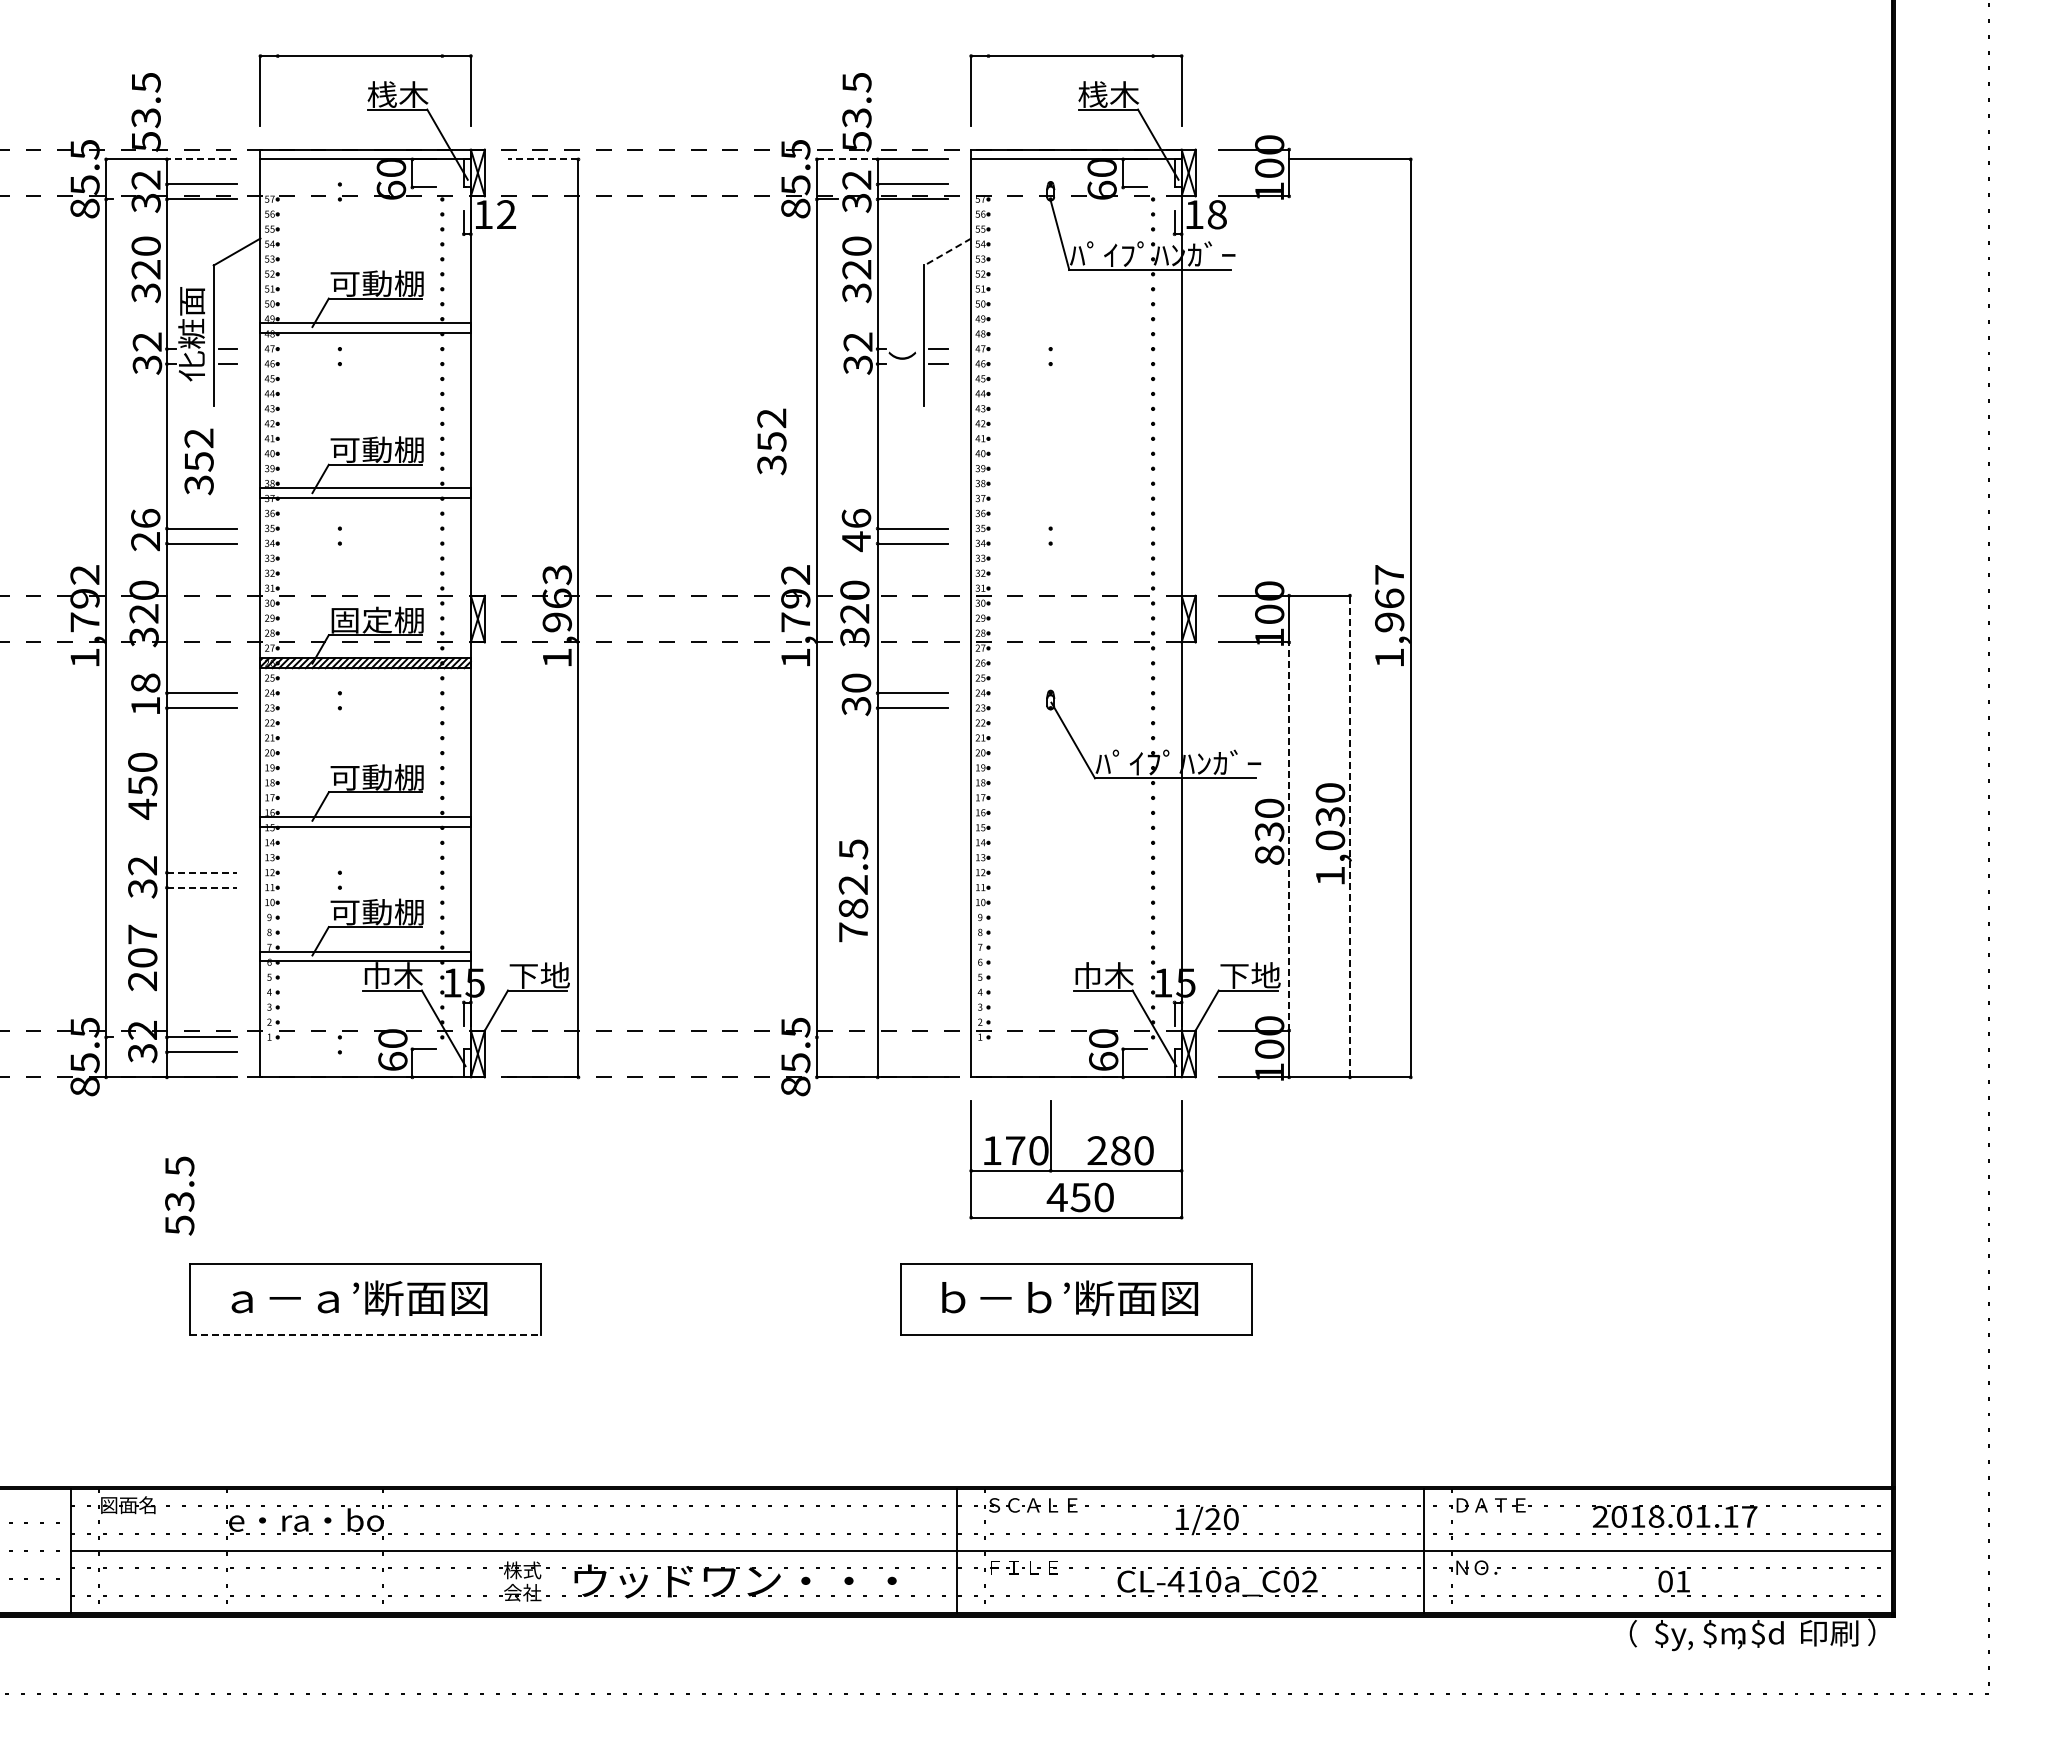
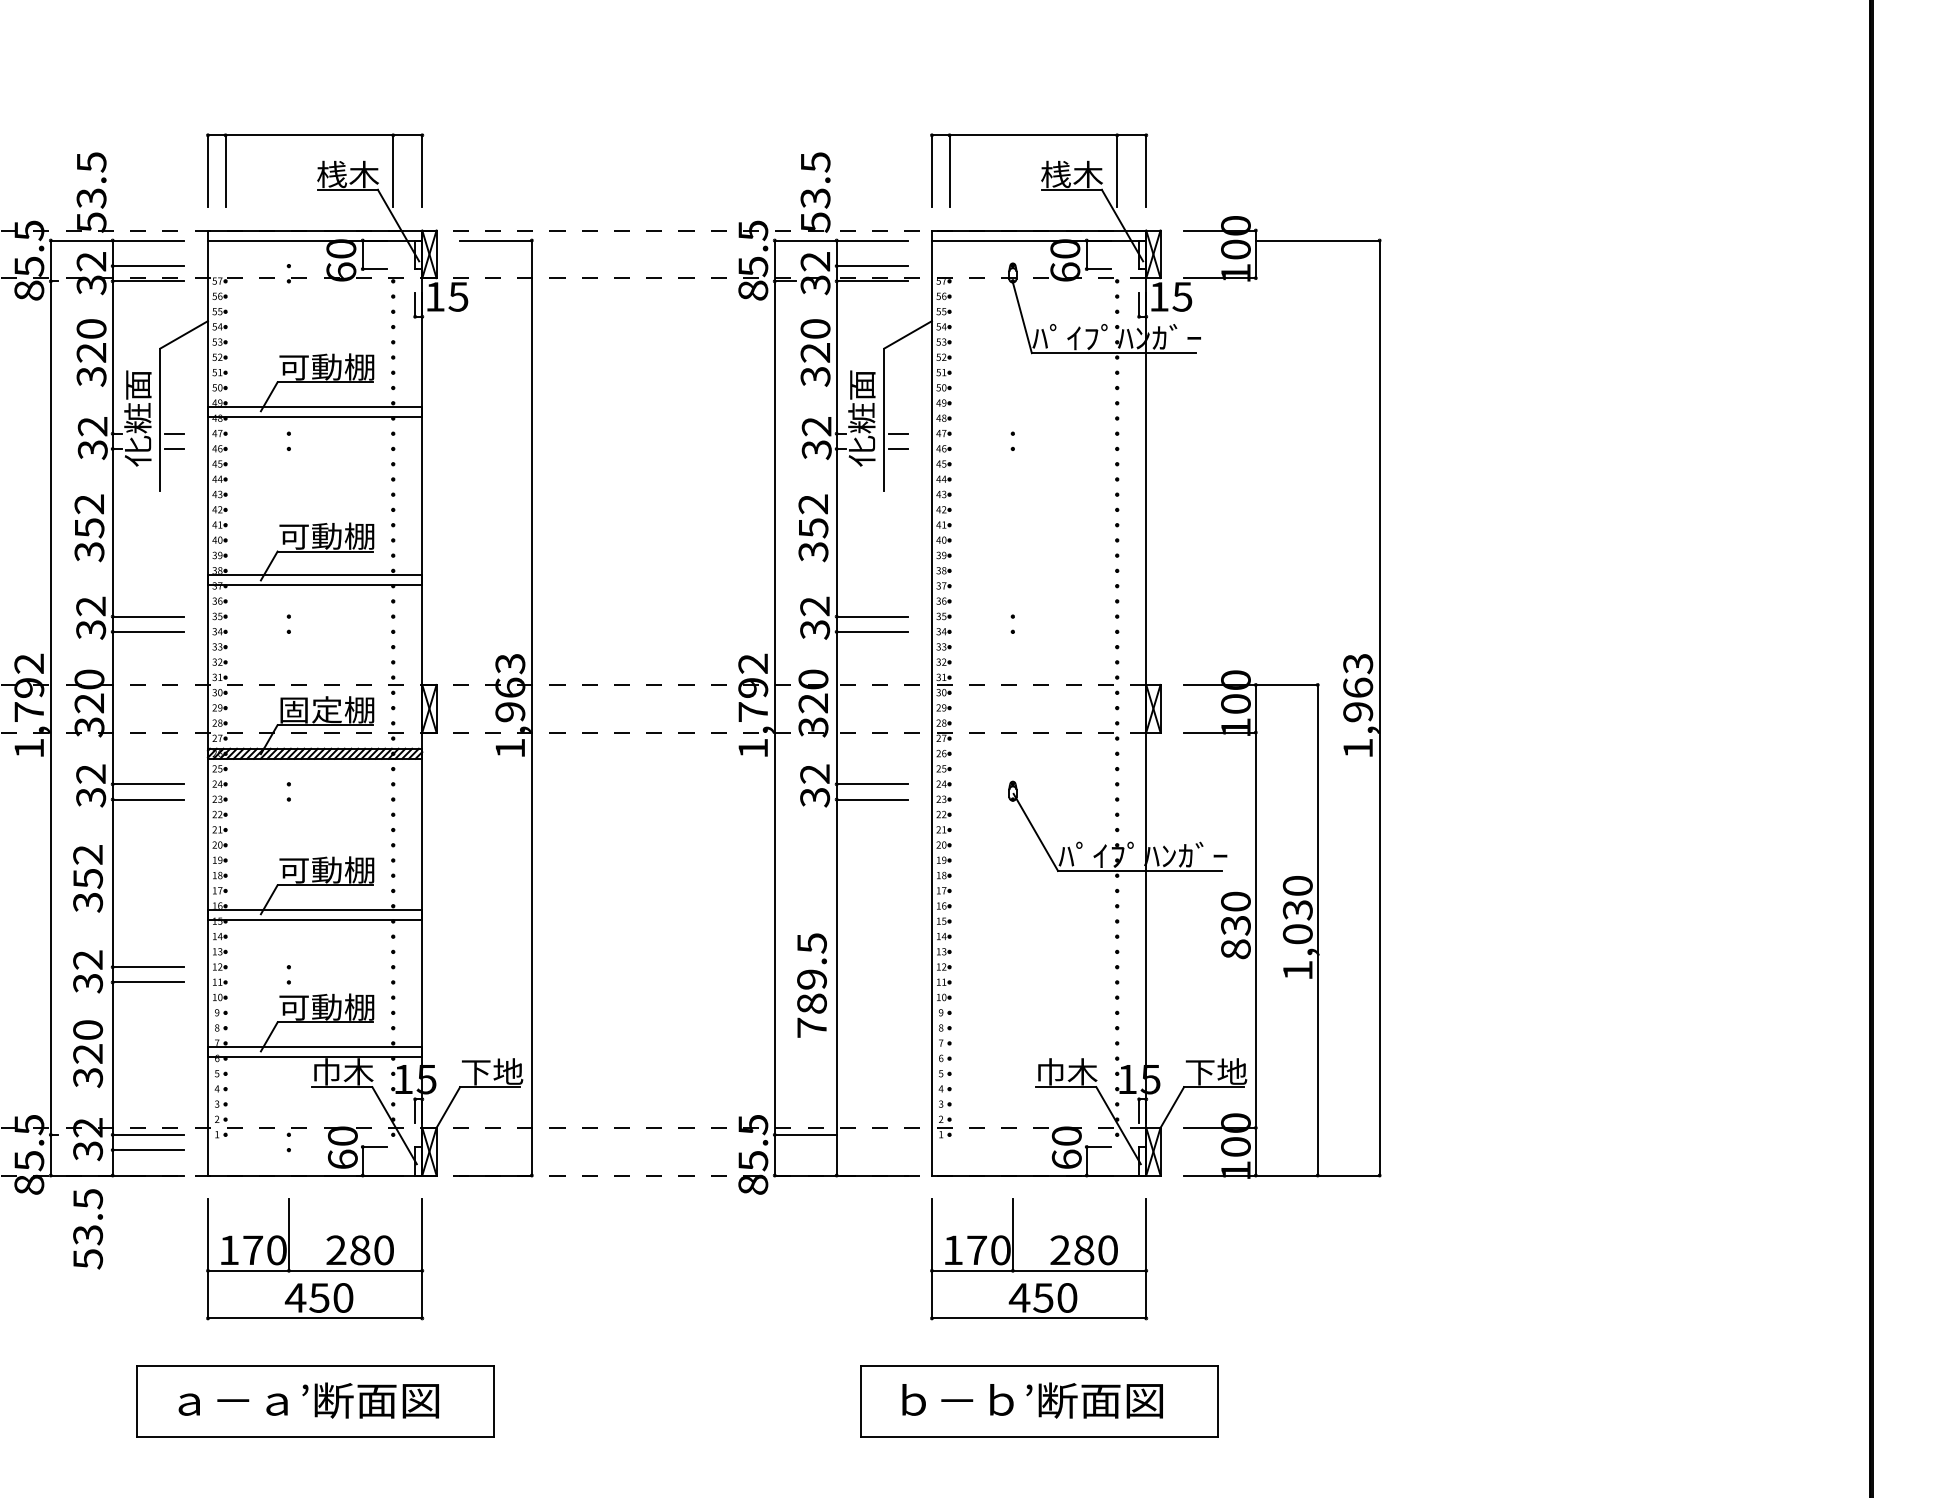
line: (277, 91) -> (225, 171), added
line: (442, 91) -> (393, 171), added
line: (988, 91) -> (949, 171), added
line: (1153, 91) -> (1117, 171), added
line: (201, 159) -> (147, 240), dashed -> solid
line: (542, 159) -> (495, 240), dashed -> solid
line: (847, 159) -> (805, 240), dashed -> solid
text: (505, 214) -> (457, 296), 12 -> 15
text: (1216, 214) -> (1181, 296), 18 -> 15
line: (947, 252) -> (907, 335), dashed -> solid
text: (902, 334) -> (861, 418), （ -> 化粧面
text: (771, 441) -> (813, 527), moved
text: (198, 461) -> (88, 527), moved
text: (145, 529) -> (90, 617), 26 -> 32
text: (856, 530) -> (815, 618), 46 -> 32
text: (1389, 575) -> (1358, 664), 1,967 -> 1,963
text: (856, 682) -> (815, 773), 30 -> 32
text: (145, 694) -> (90, 785), 18 -> 32
text: (142, 785) -> (87, 878), 450 -> 352
line: (1289, 836) -> (1256, 930), dashed -> solid
line: (1349, 836) -> (1317, 930), dashed -> solid
line: (202, 872) -> (148, 966), dashed -> solid
text: (853, 884) -> (812, 979), 782.5 -> 789.5
line: (202, 887) -> (148, 982), dashed -> solid
text: (142, 957) -> (87, 1053), 207 -> 320
line: (846, 1037) -> (804, 1134), added
part: (365, 1170) -> (314, 1270), added
text: (179, 1195) -> (87, 1228), moved
line: (366, 1334) -> (315, 1437), dashed -> solid

